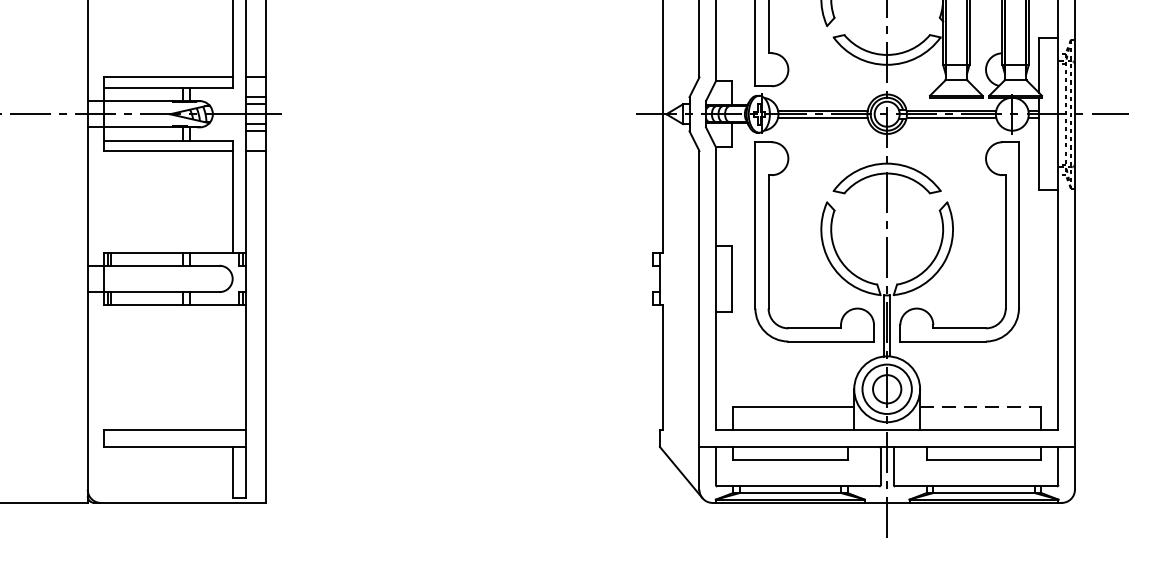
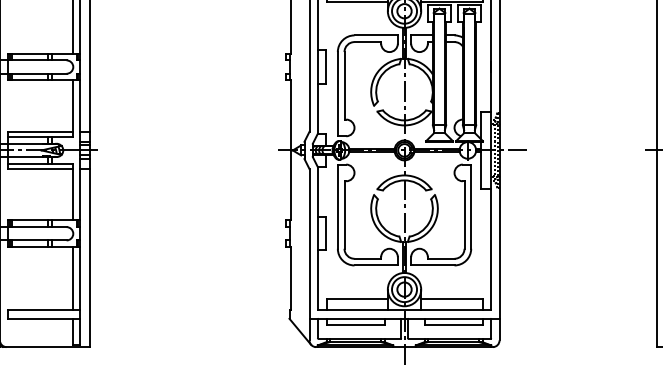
line: (233, 367) -> (73, 278), added
line: (980, 406) -> (451, 298), dashed -> solid

